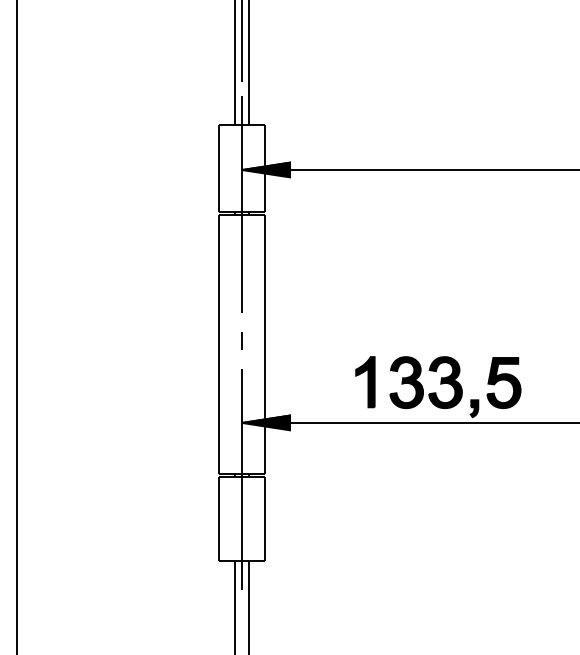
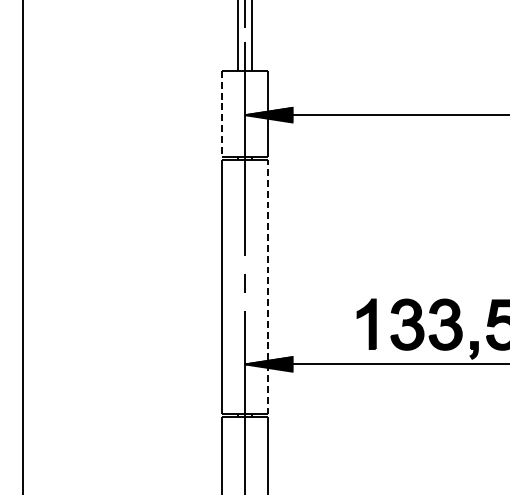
line: (218, 168) -> (221, 113), solid -> dashed
line: (265, 343) -> (268, 286), solid -> dashed

